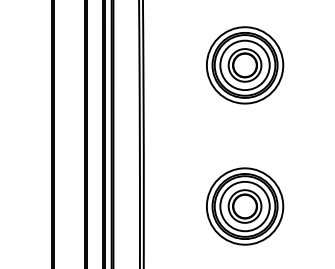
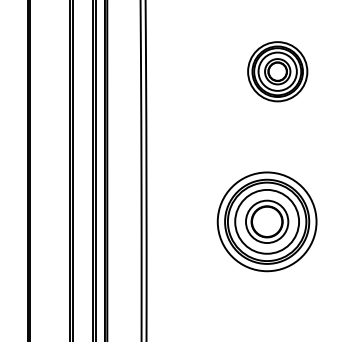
part: (245, 65) -> (278, 71), size x0.6
part: (245, 206) -> (267, 221), moved

